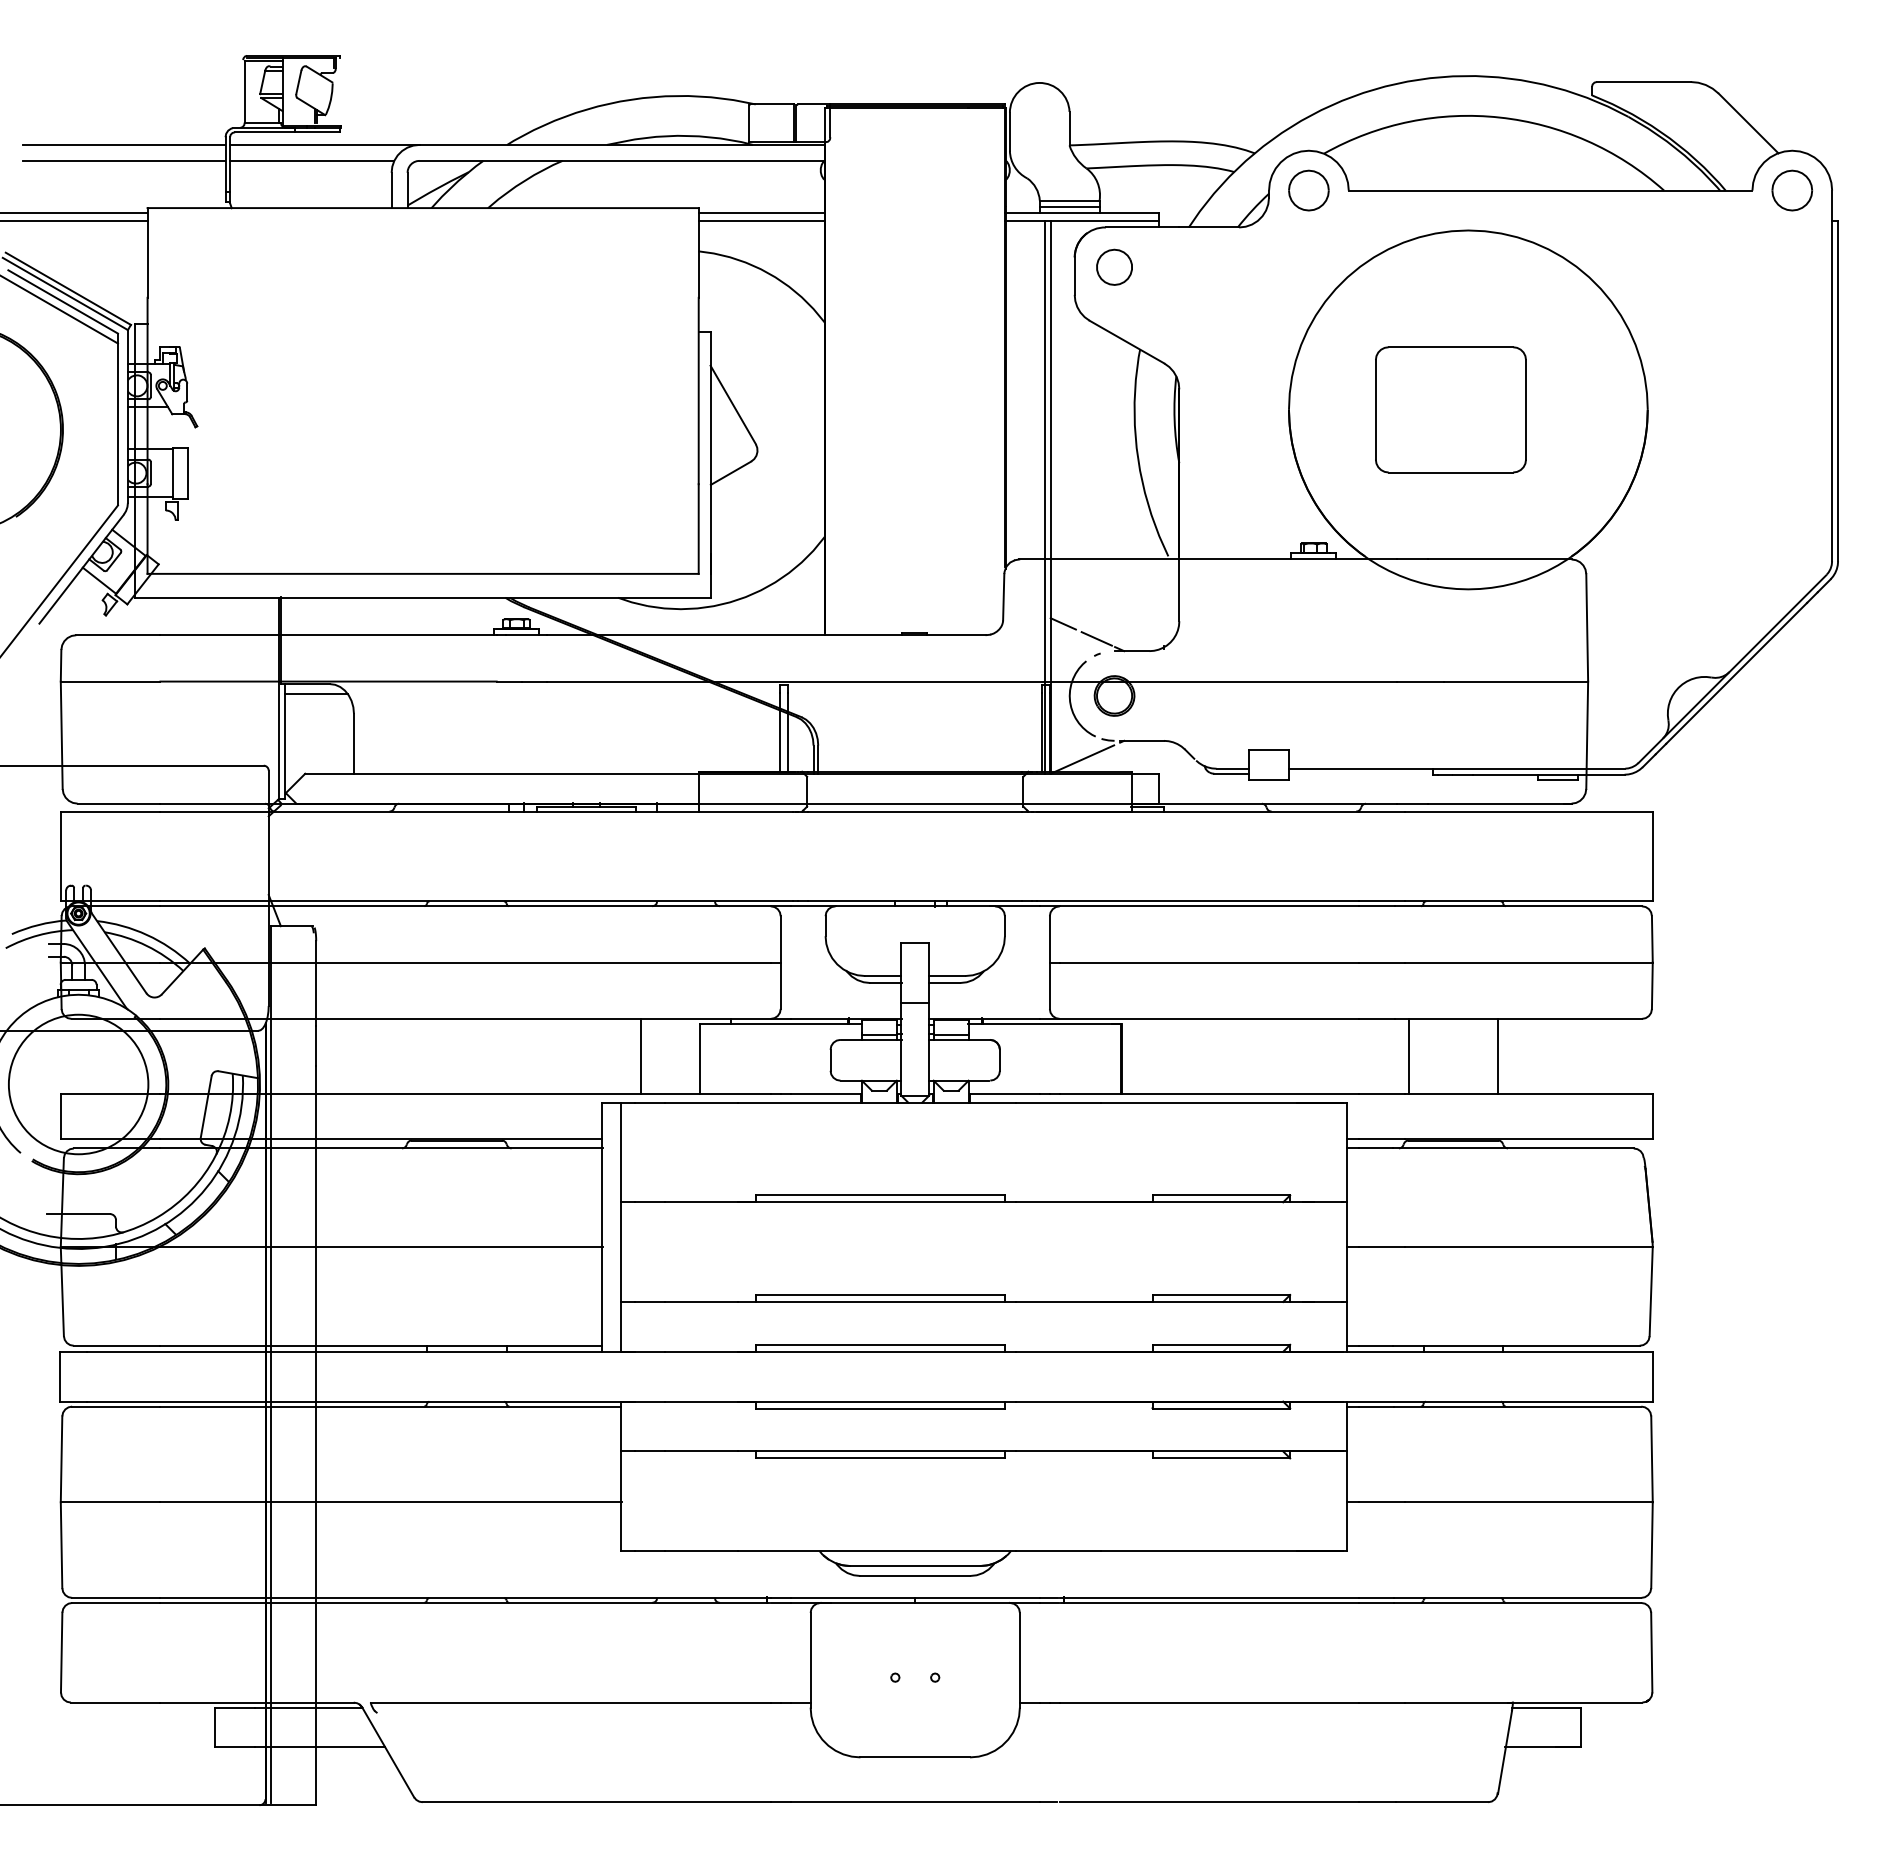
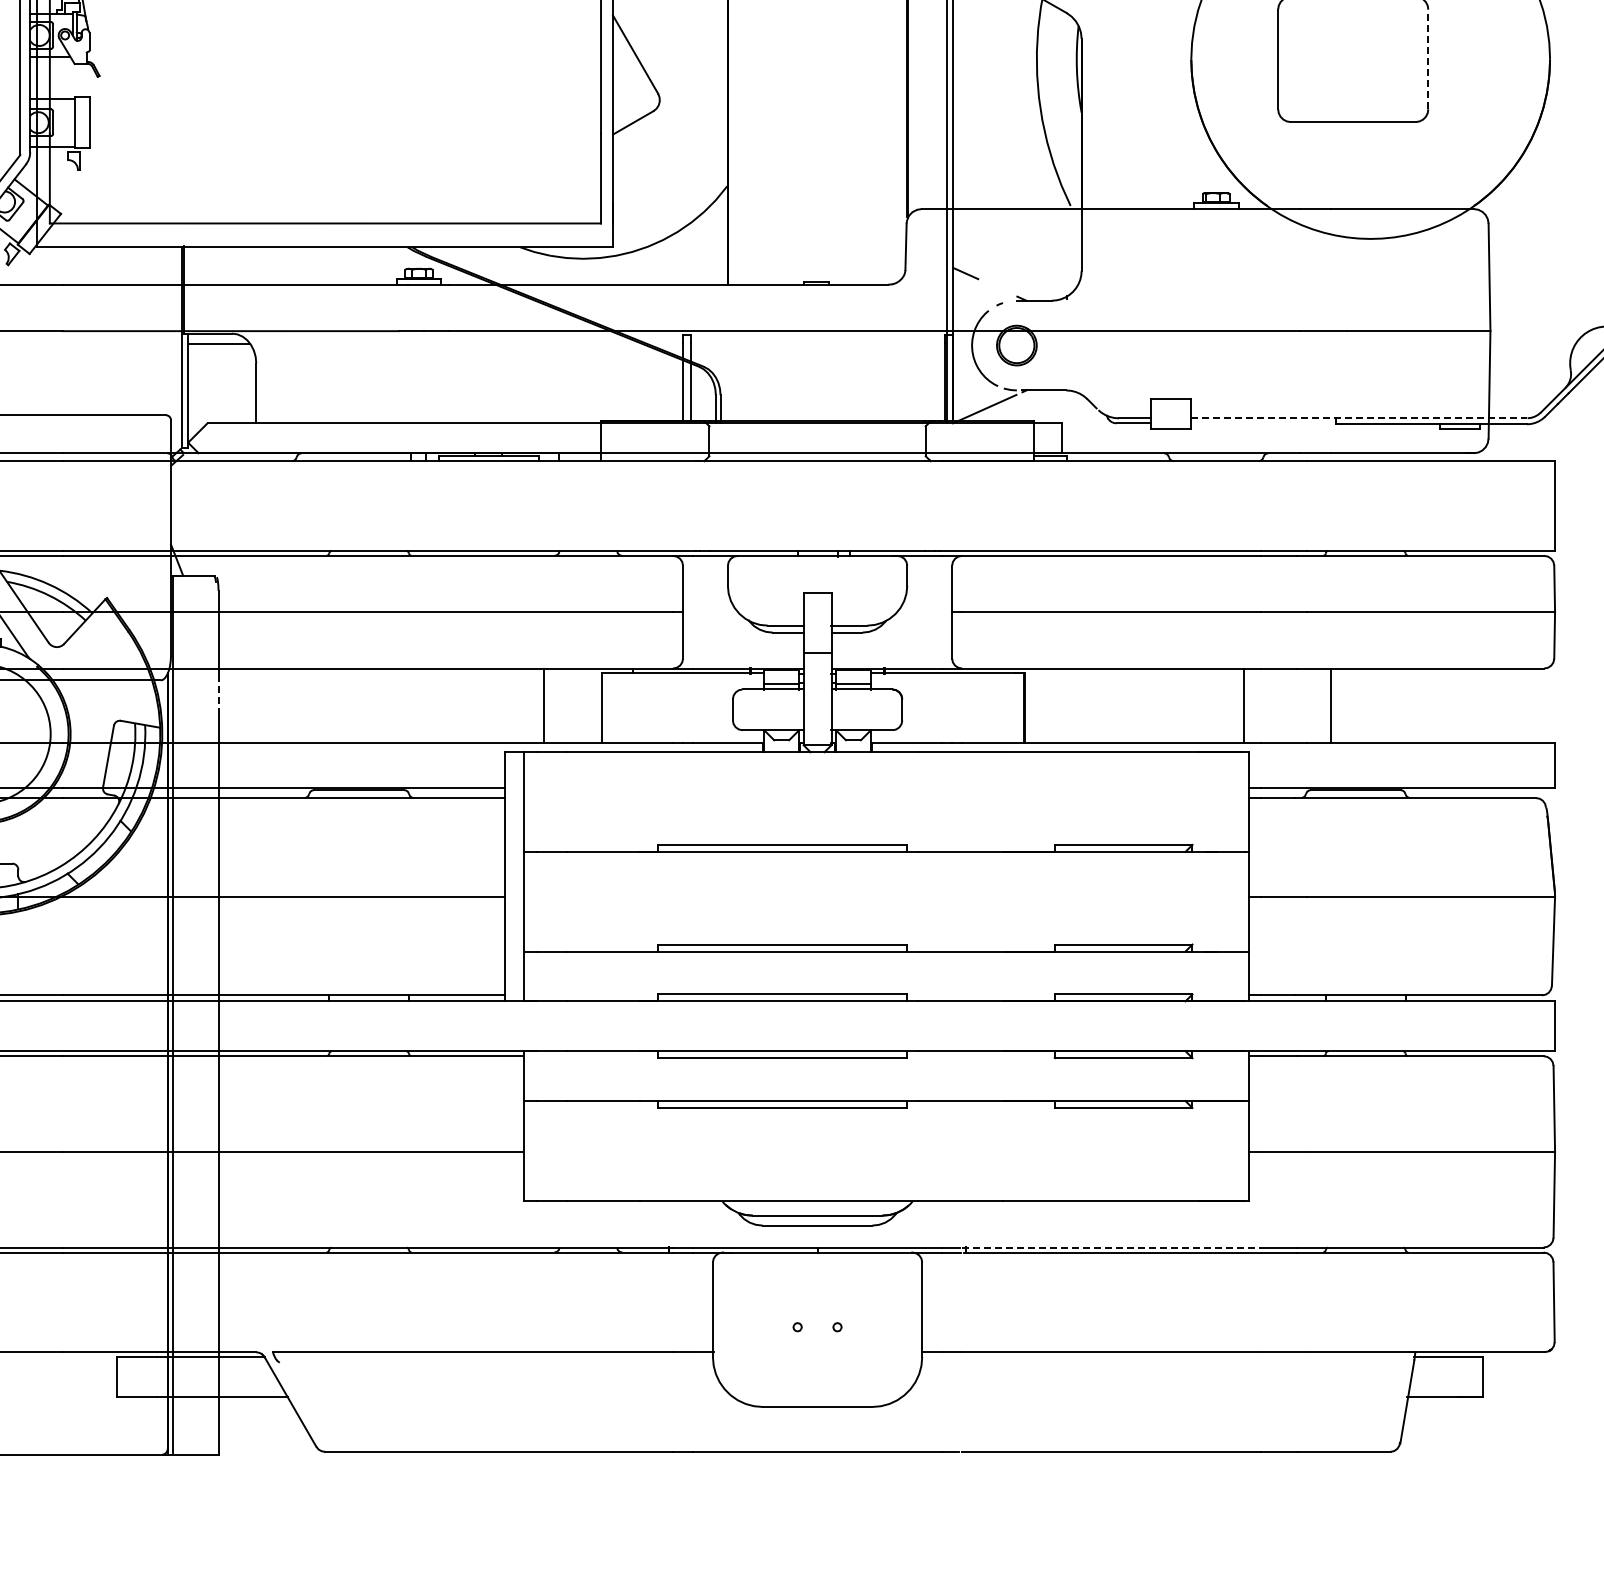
line: (1526, 409) -> (1428, 59), solid -> dashed
line: (1096, 638) -> (998, 288), removed
line: (1456, 768) -> (1358, 418), solid -> dashed
line: (316, 1045) -> (218, 695), solid -> dashed
line: (1408, 1055) -> (1243, 705), moved
line: (1498, 1055) -> (1330, 705), moved
line: (1209, 1597) -> (1111, 1247), solid -> dashed

